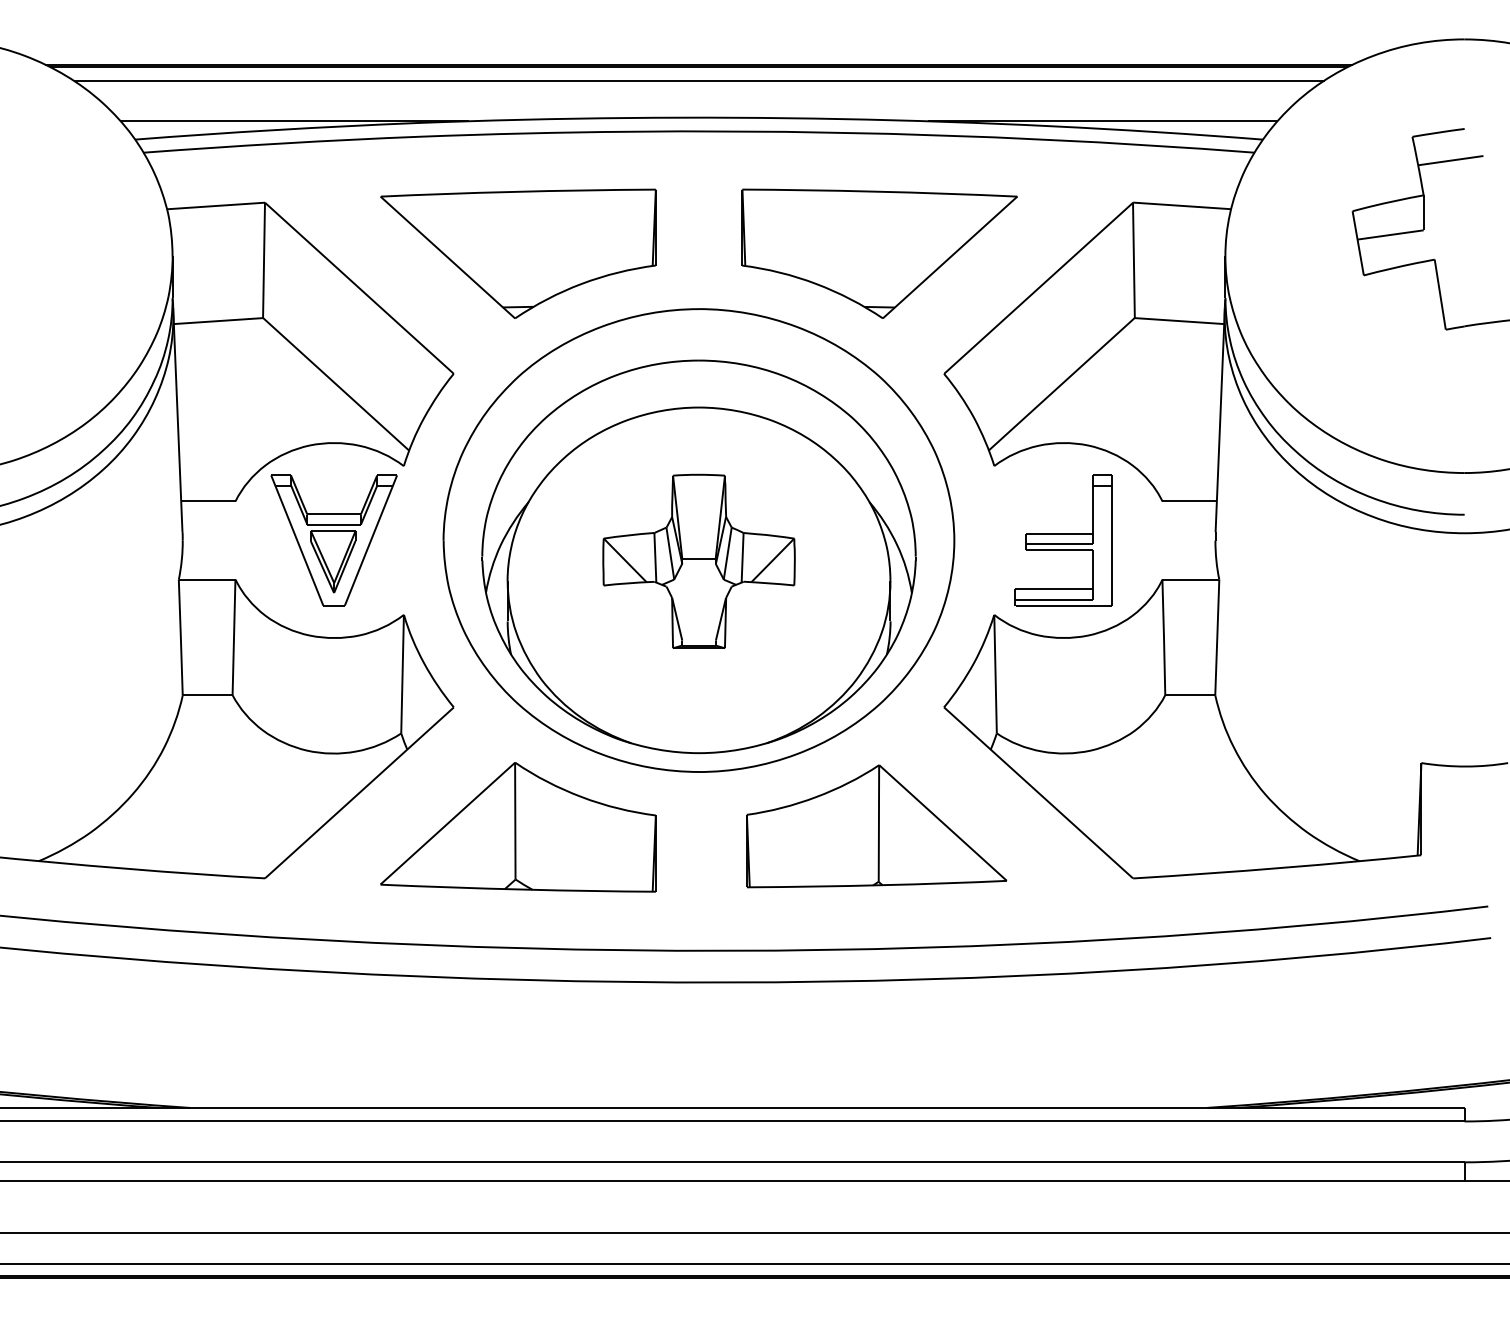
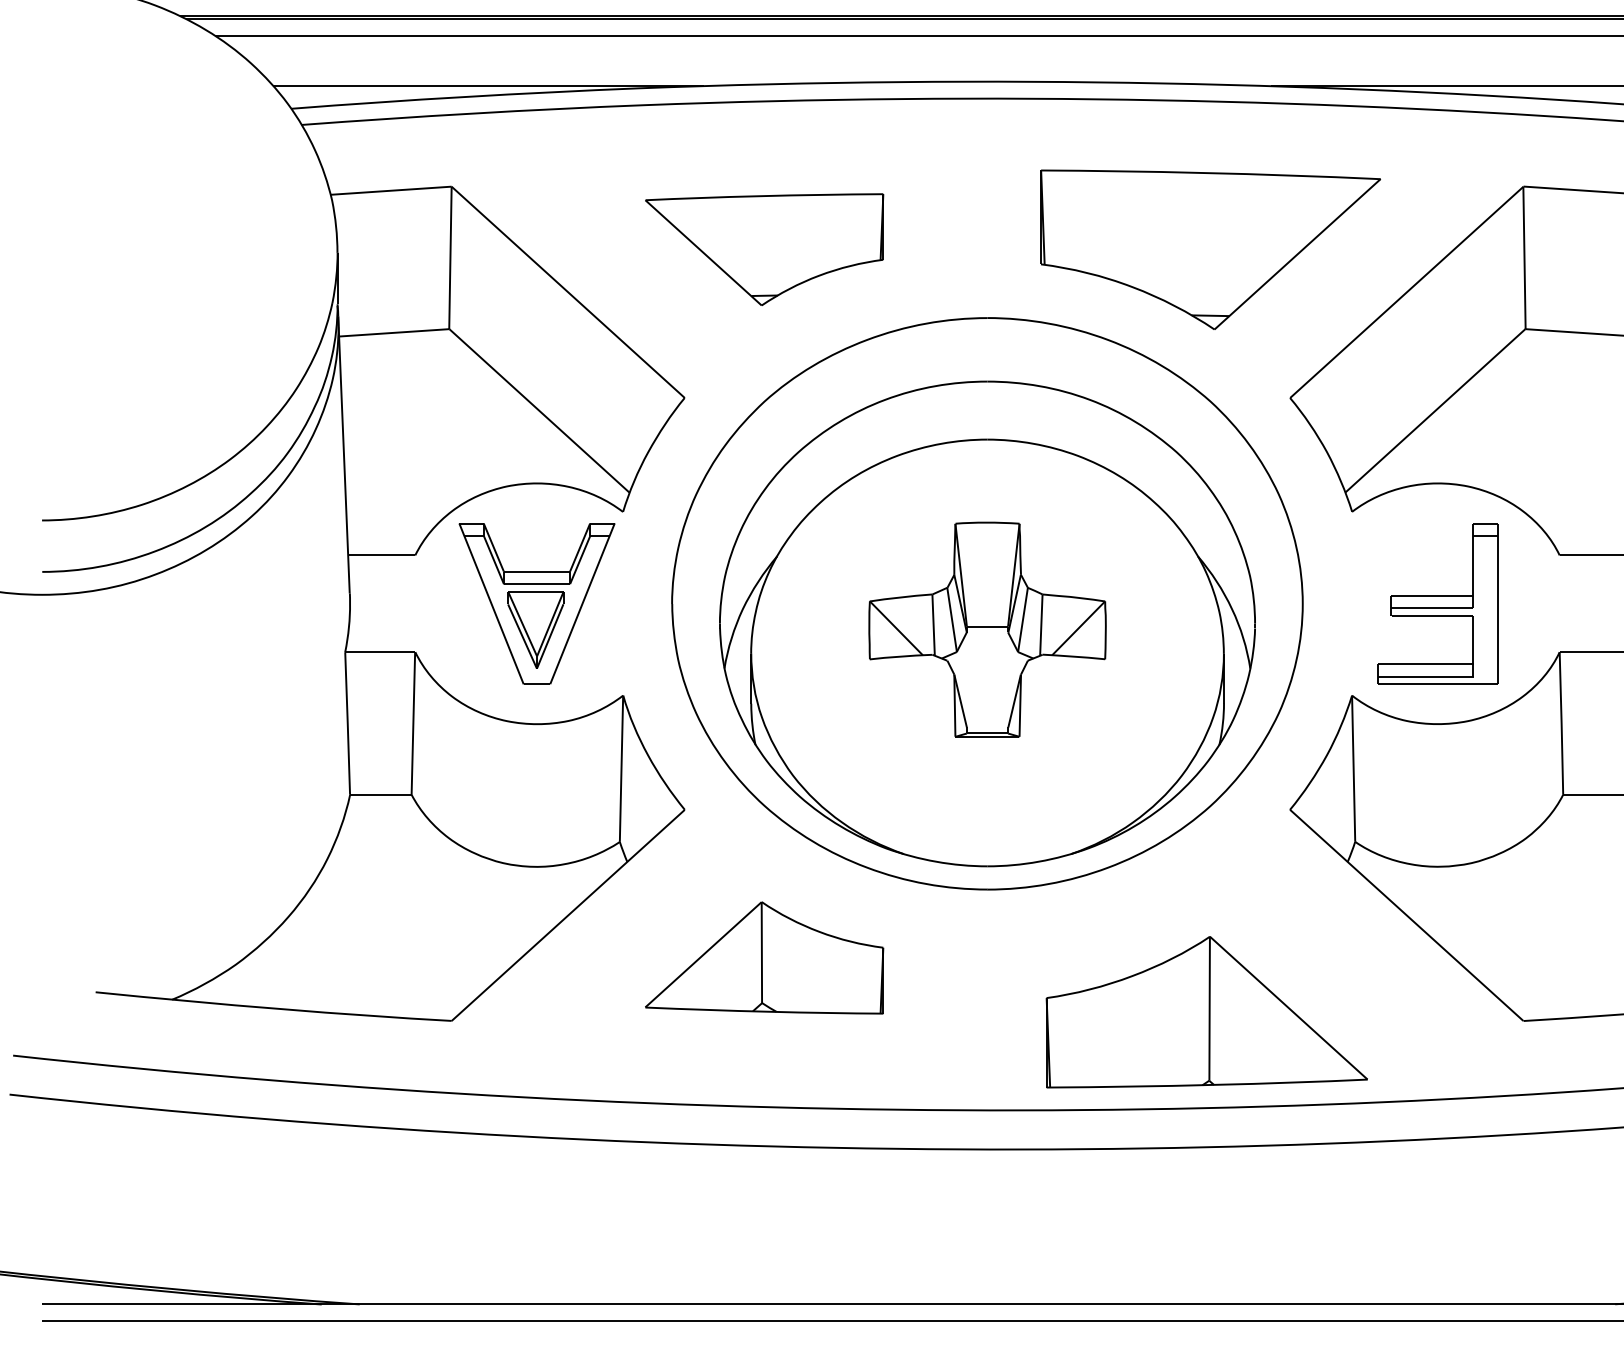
part: (518, 253) -> (764, 249), size x0.7
part: (876, 826) -> (1206, 1012), moved
part: (518, 827) -> (764, 958), size x0.7

